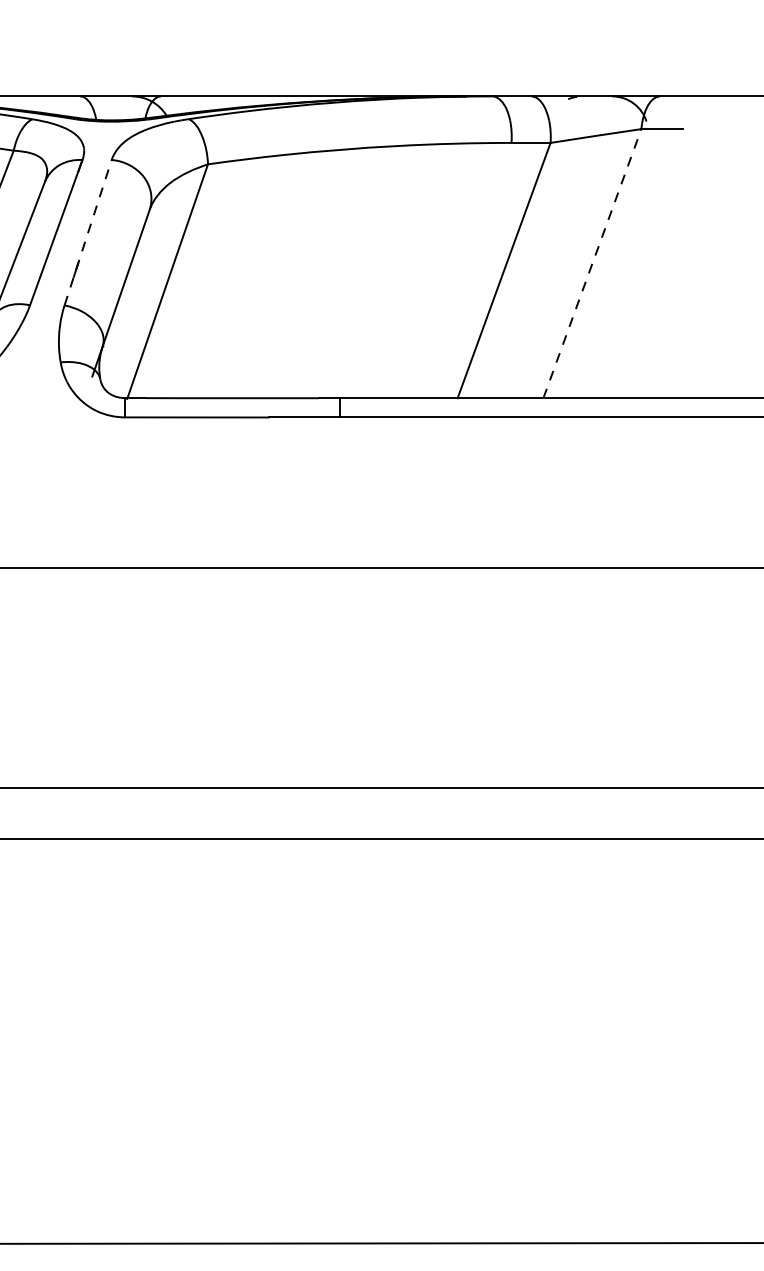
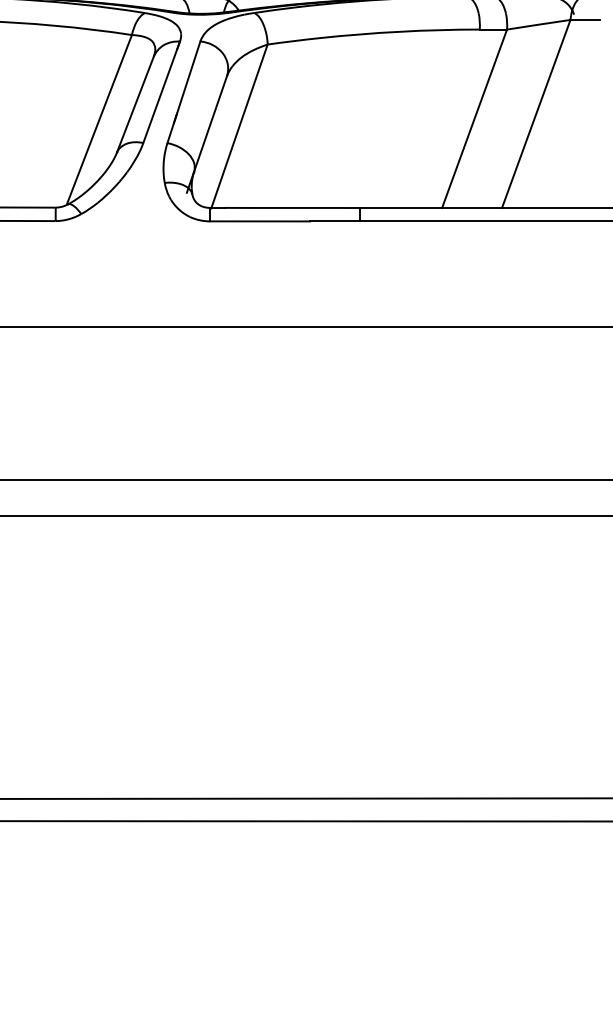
line: (88, 231) -> (184, 91), dashed -> solid
line: (592, 263) -> (536, 113), dashed -> solid

